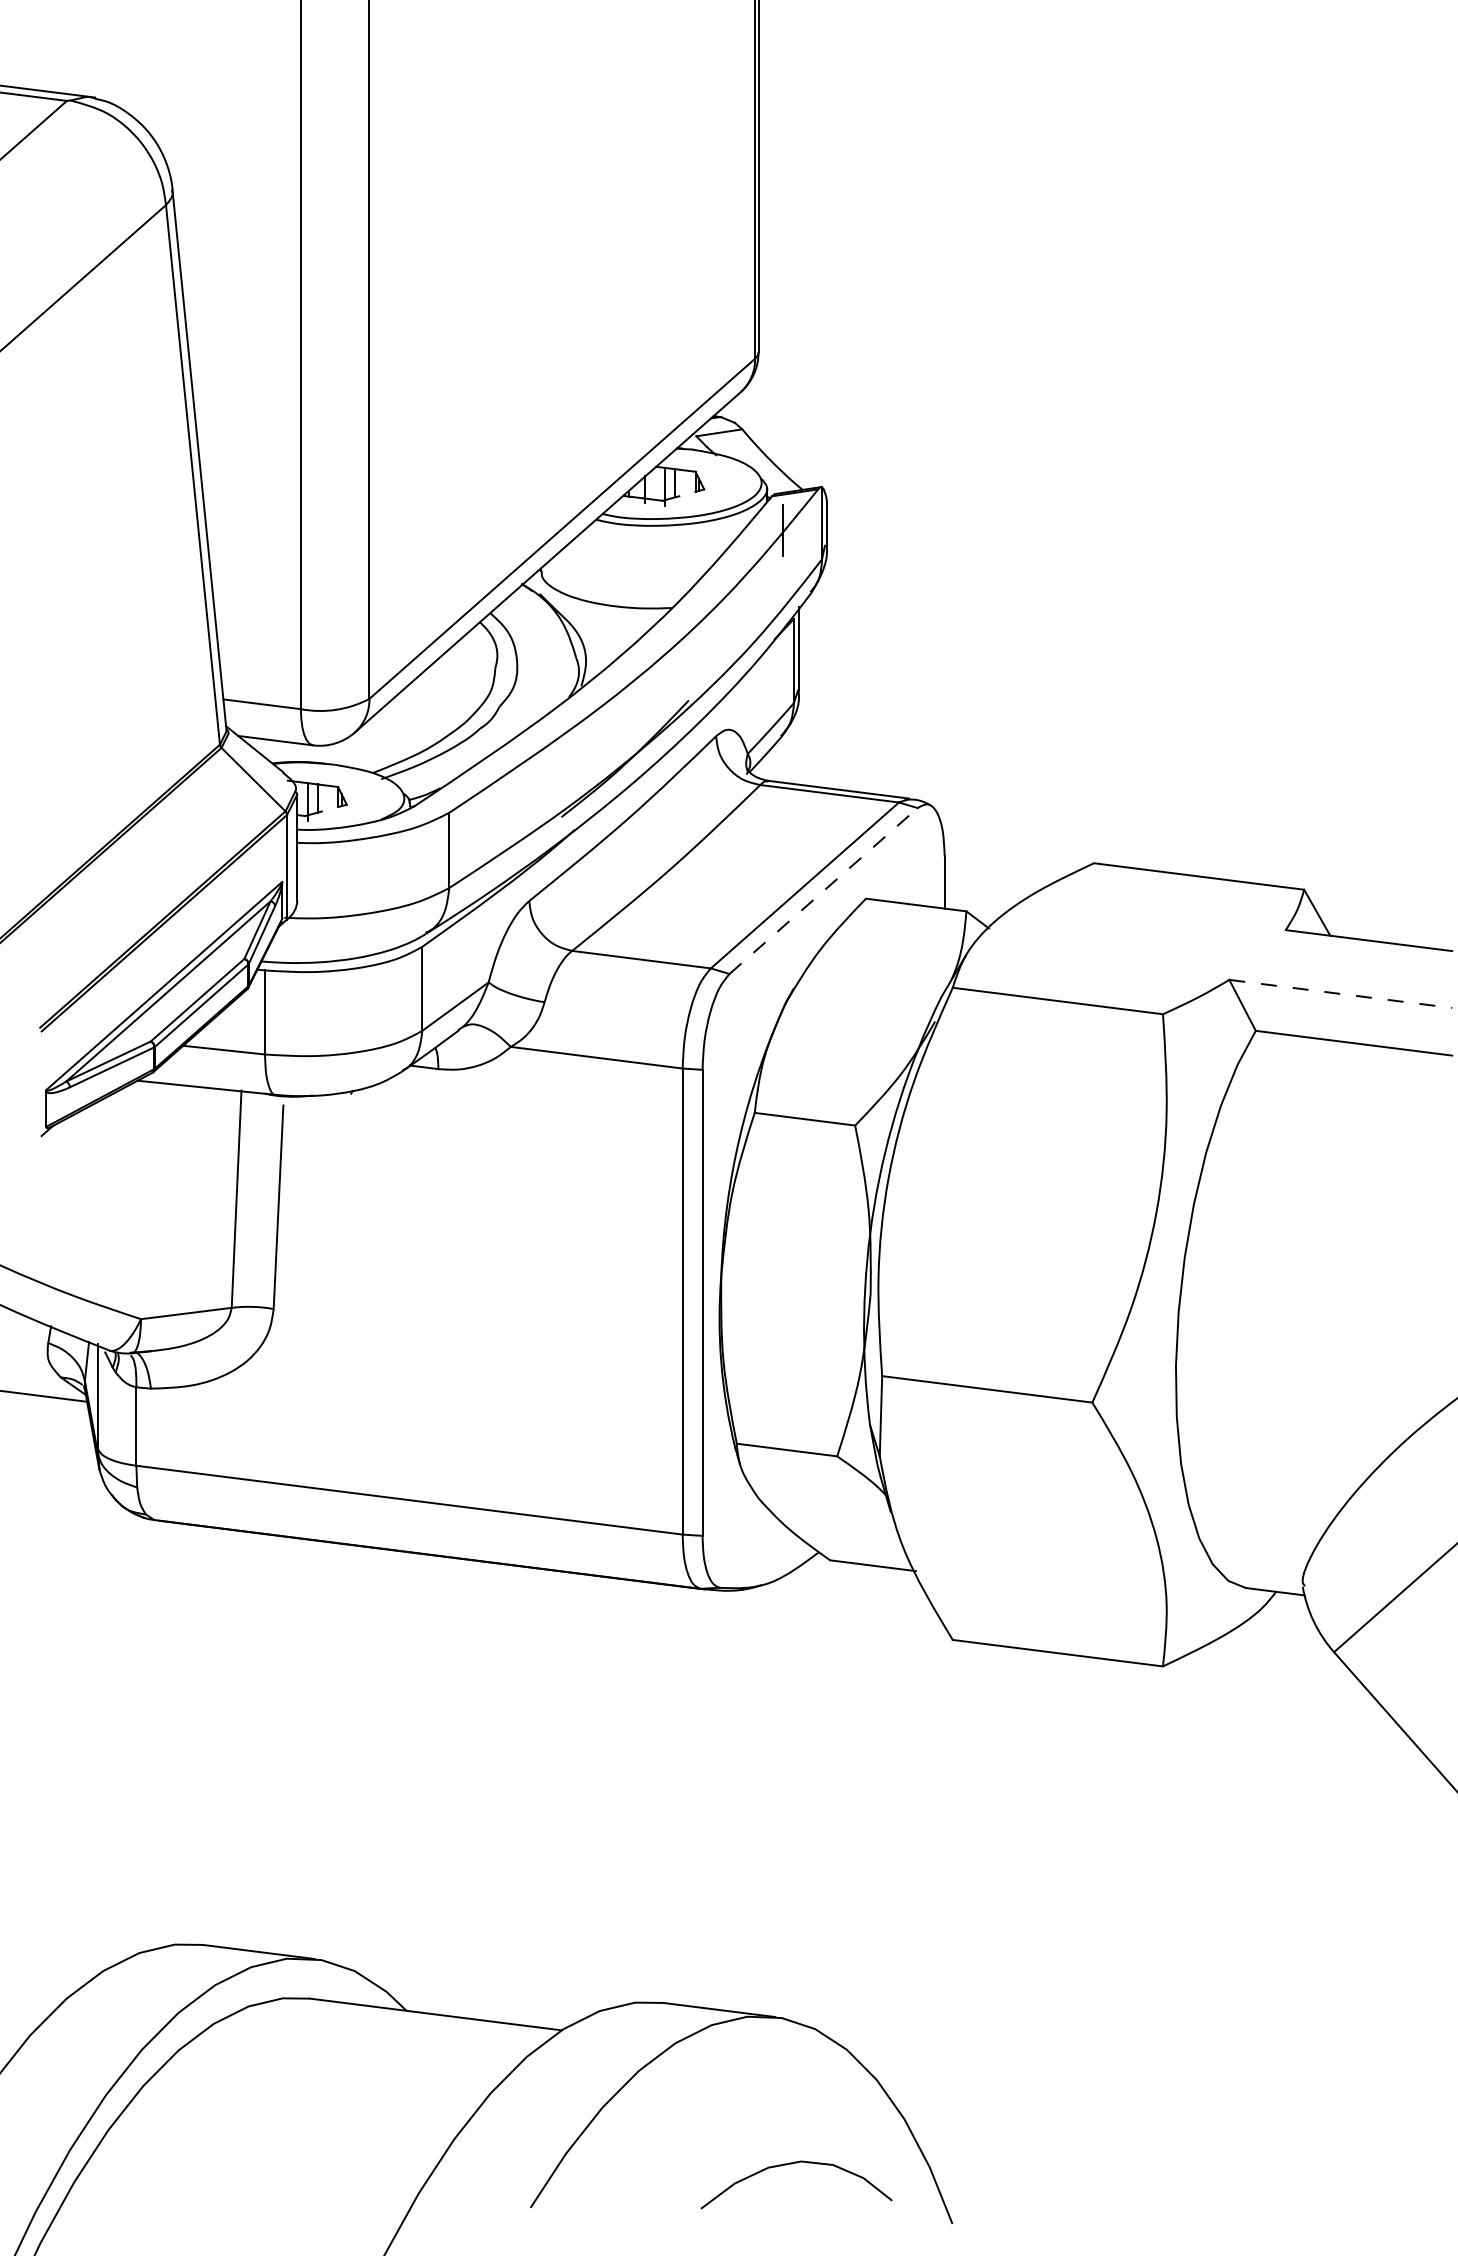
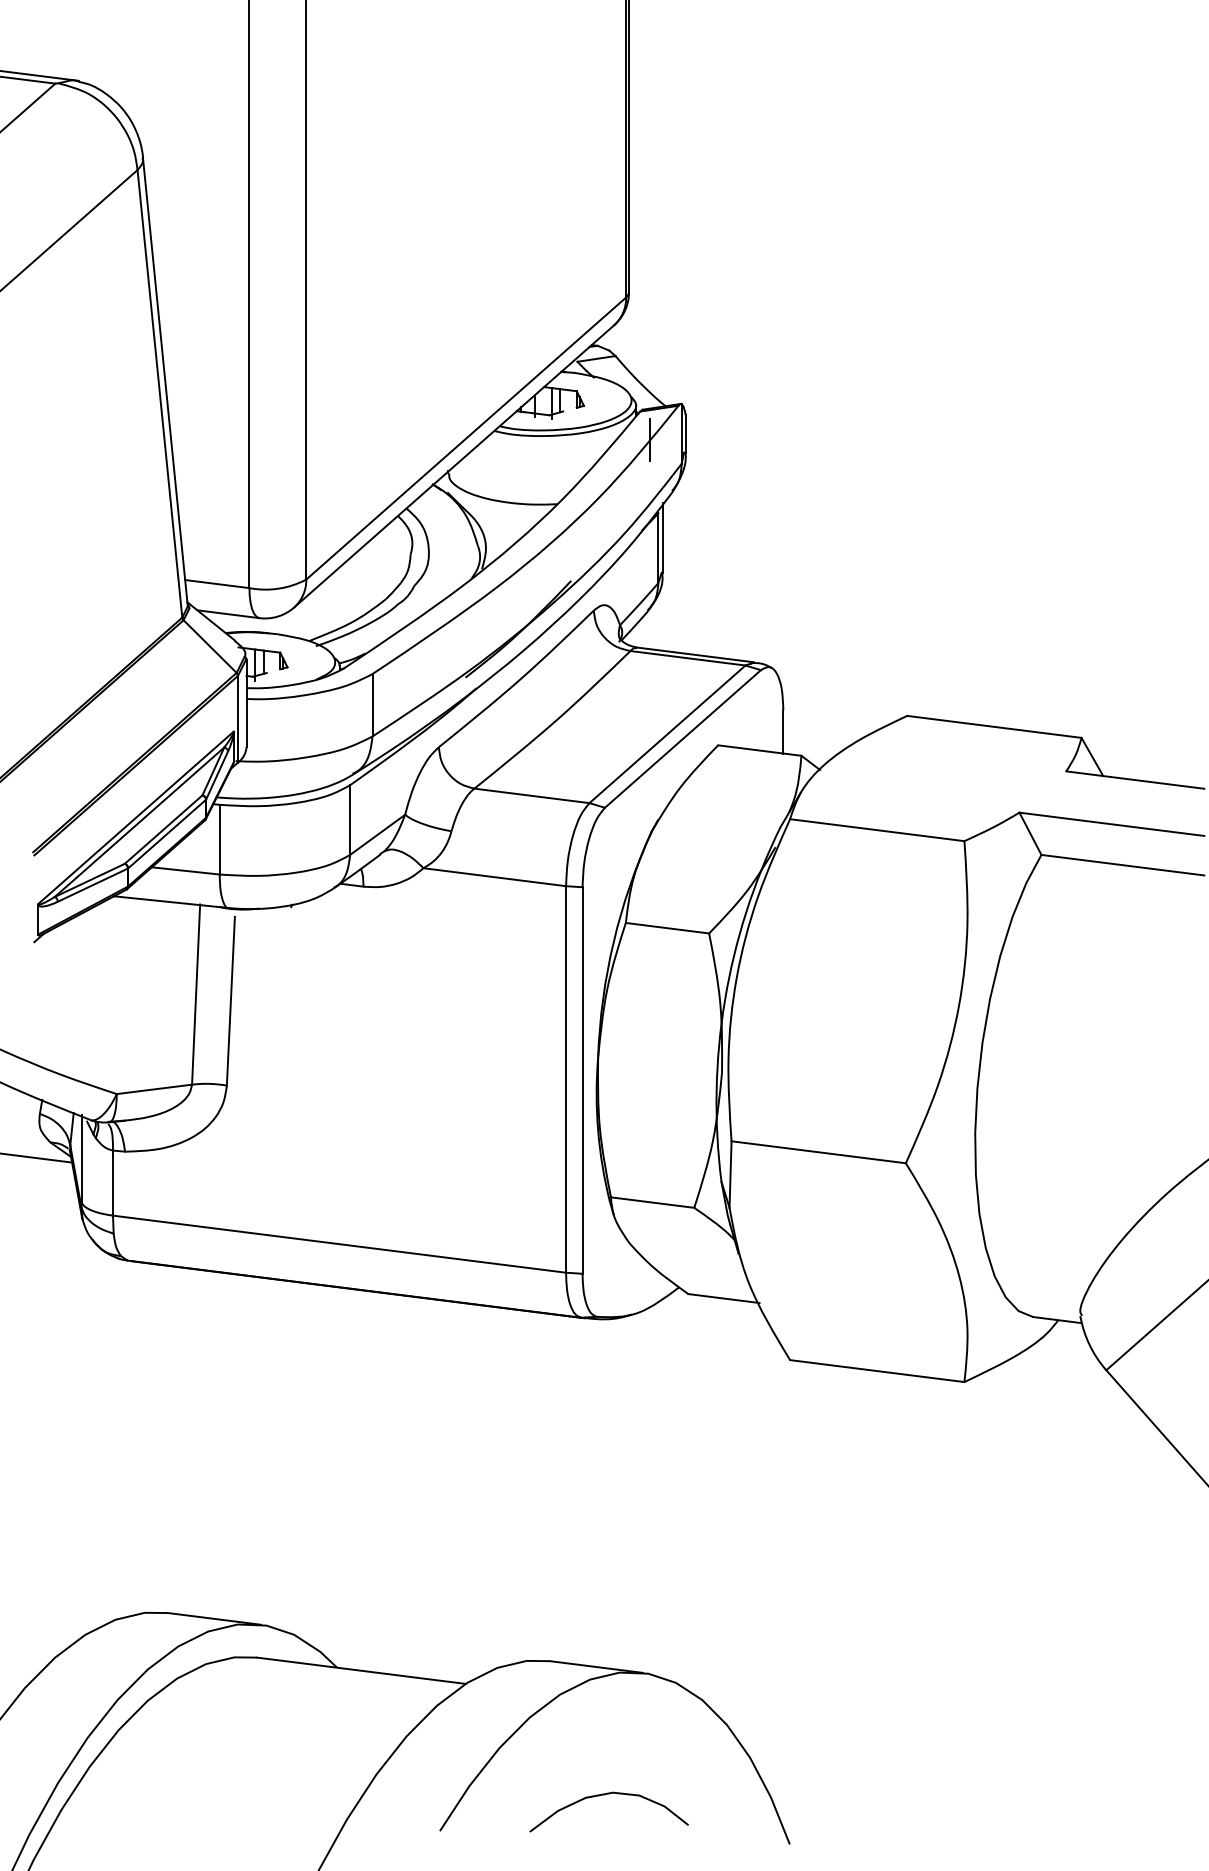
line: (824, 890) -> (683, 738), dashed -> solid
line: (1341, 994) -> (1112, 824), dashed -> solid
curve: (792, 2164) -> (605, 1795), moved

